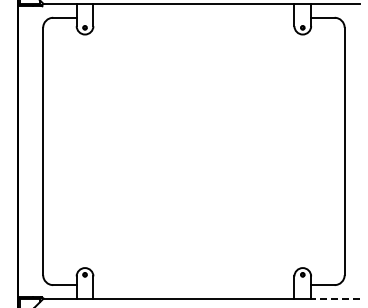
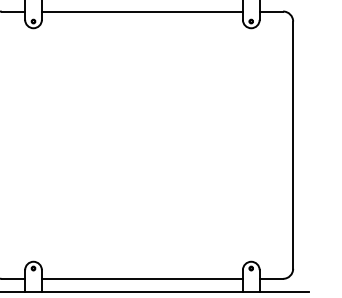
line: (193, 17) -> (141, 11), added
line: (193, 285) -> (141, 279), added
line: (335, 298) -> (283, 292), dashed -> solid

